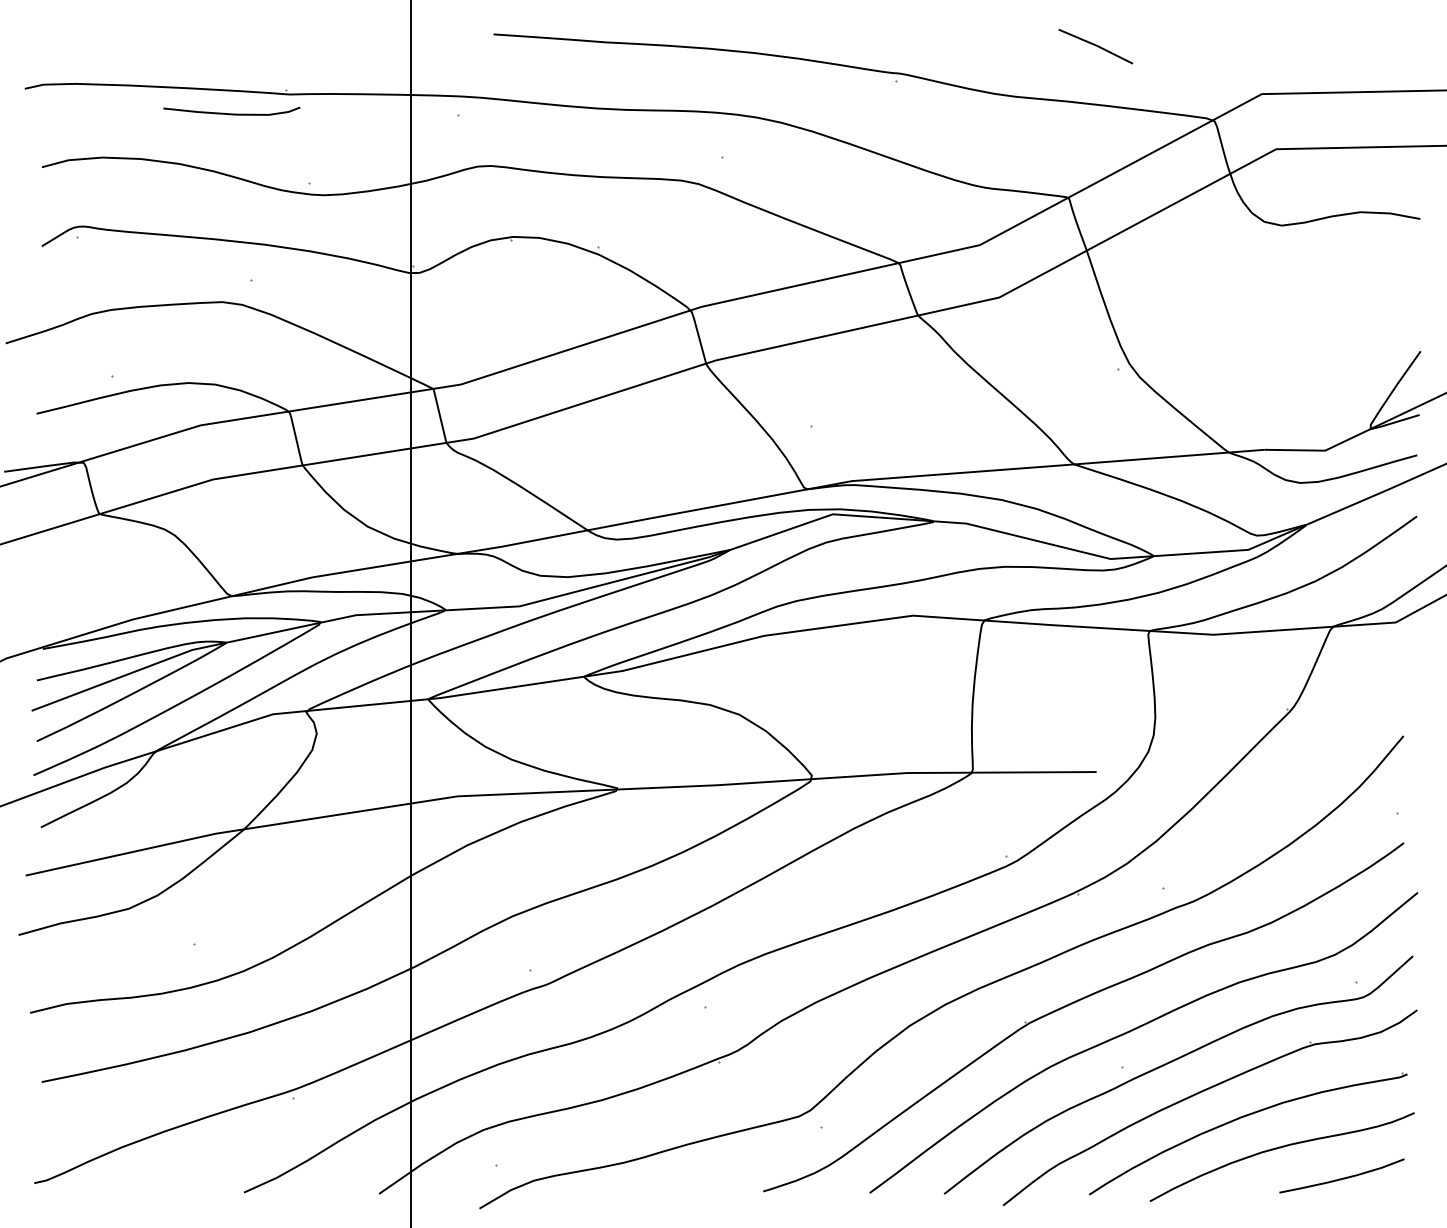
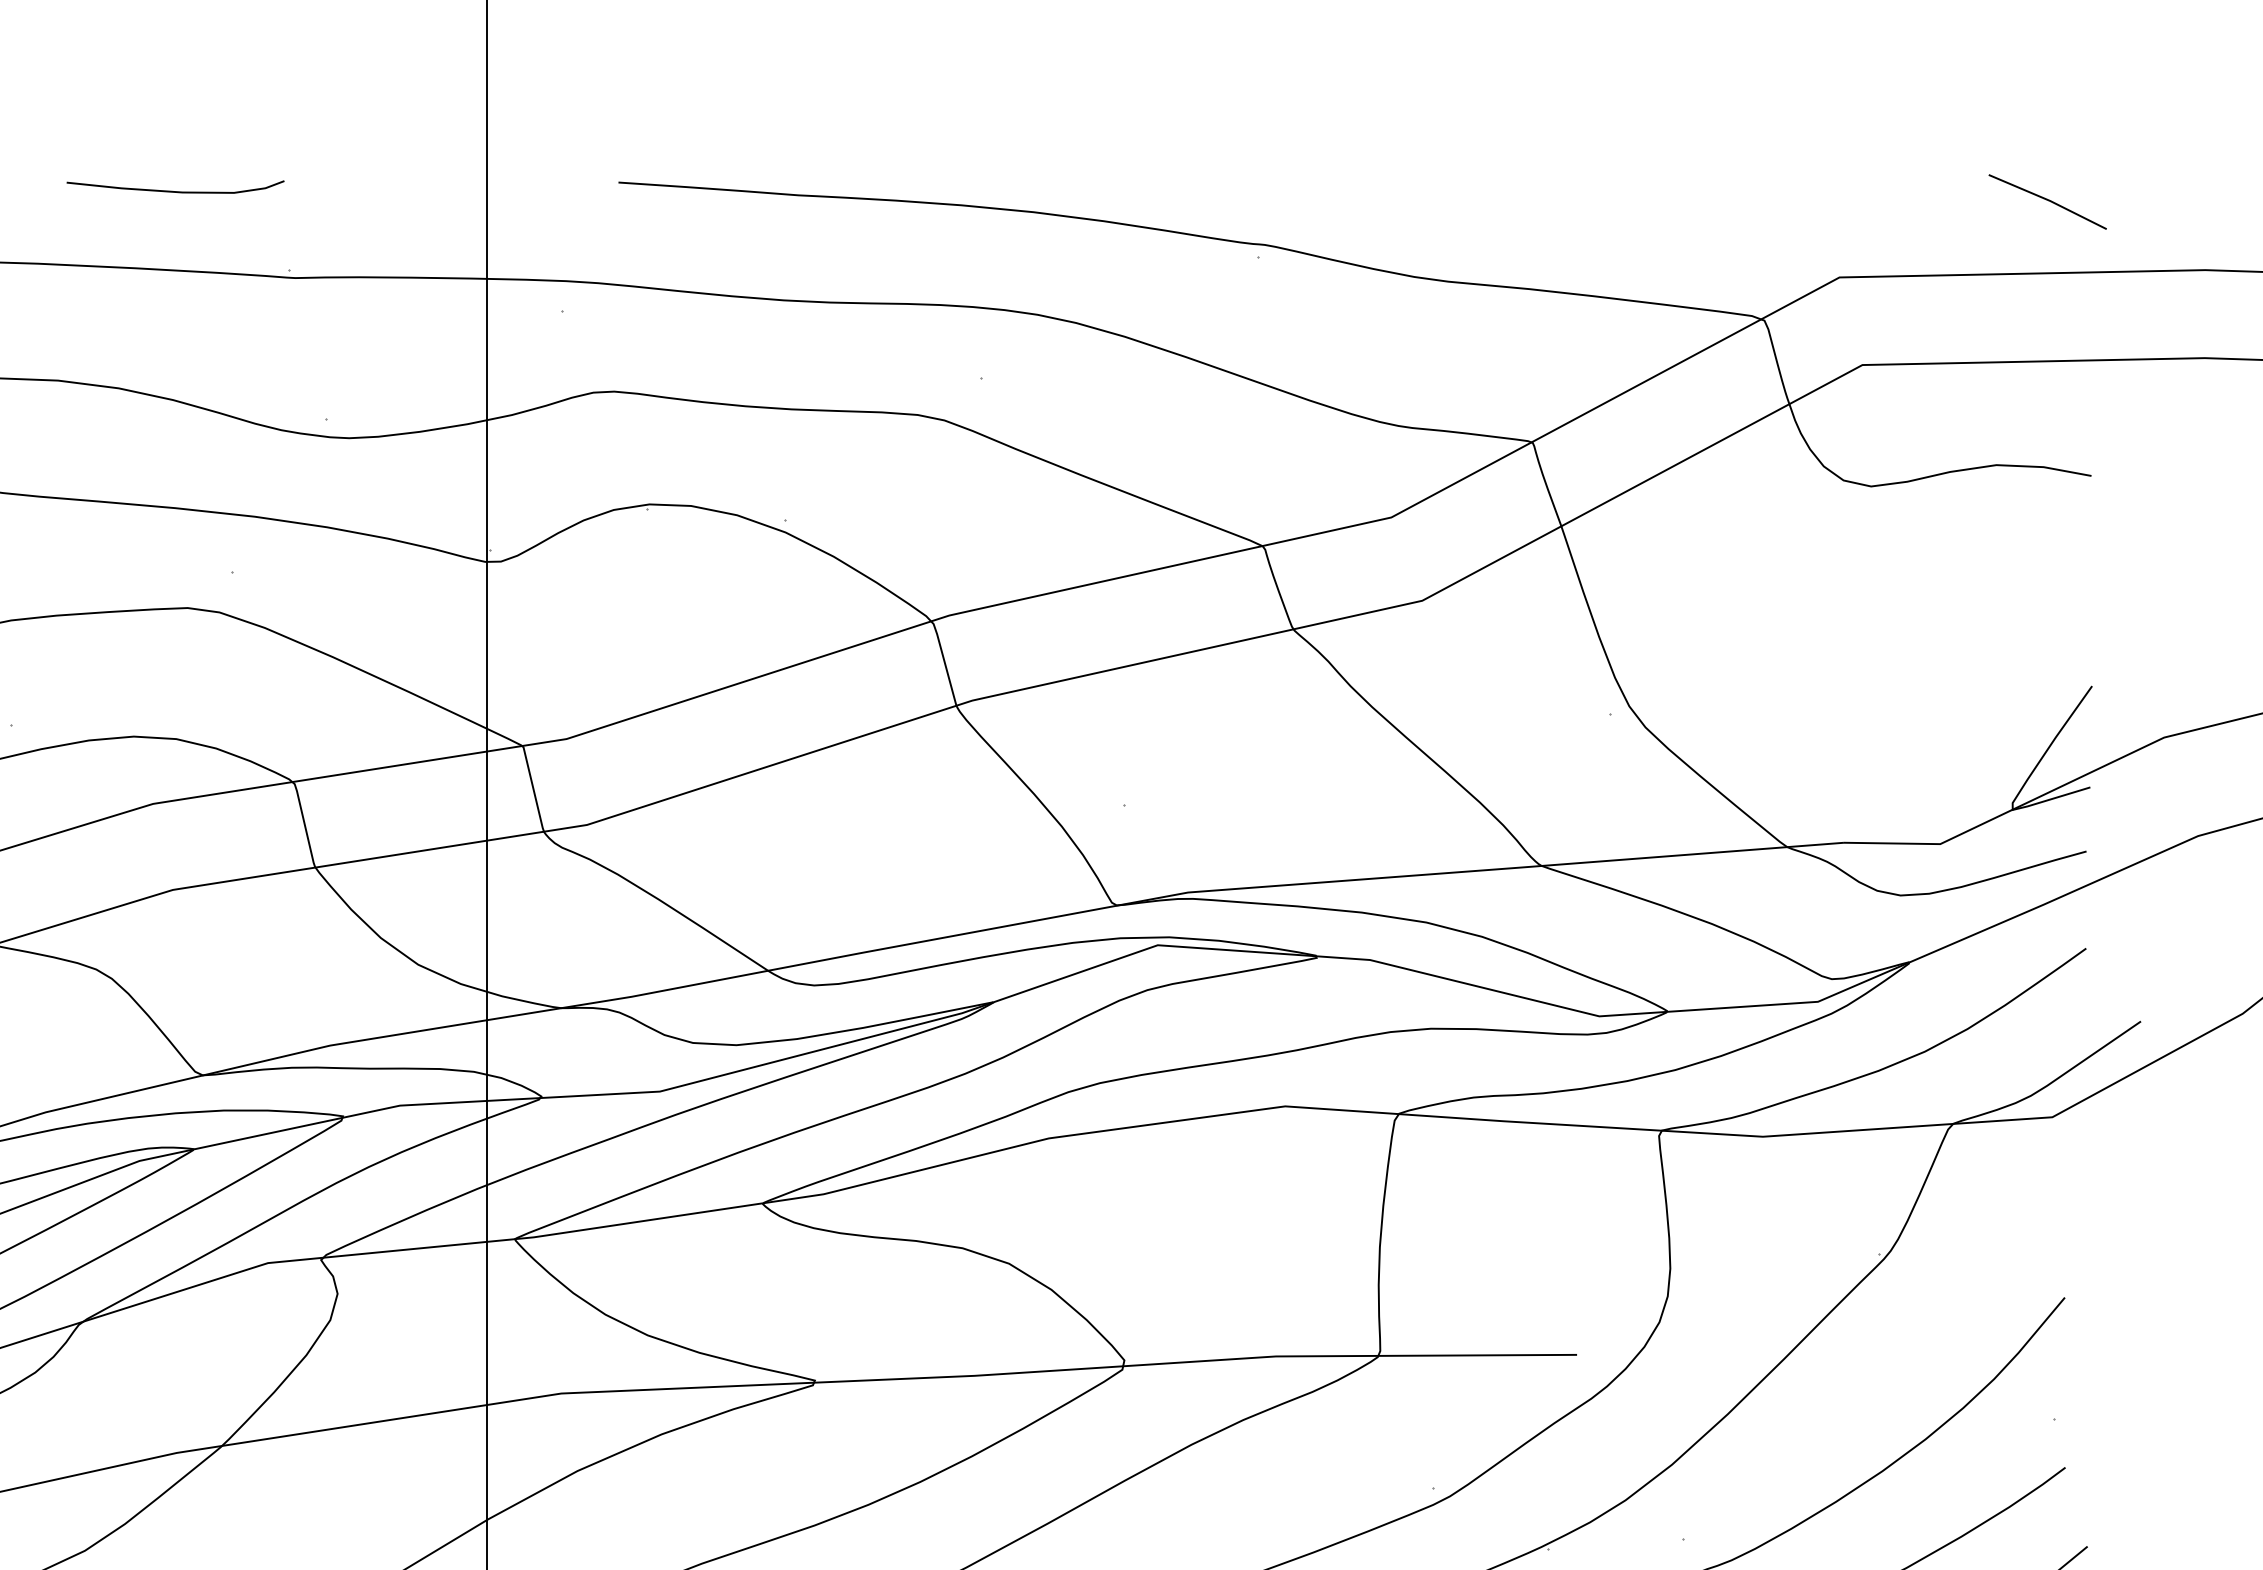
line: (1095, 46) -> (2047, 201), moved
curve: (231, 113) -> (175, 190), moved

